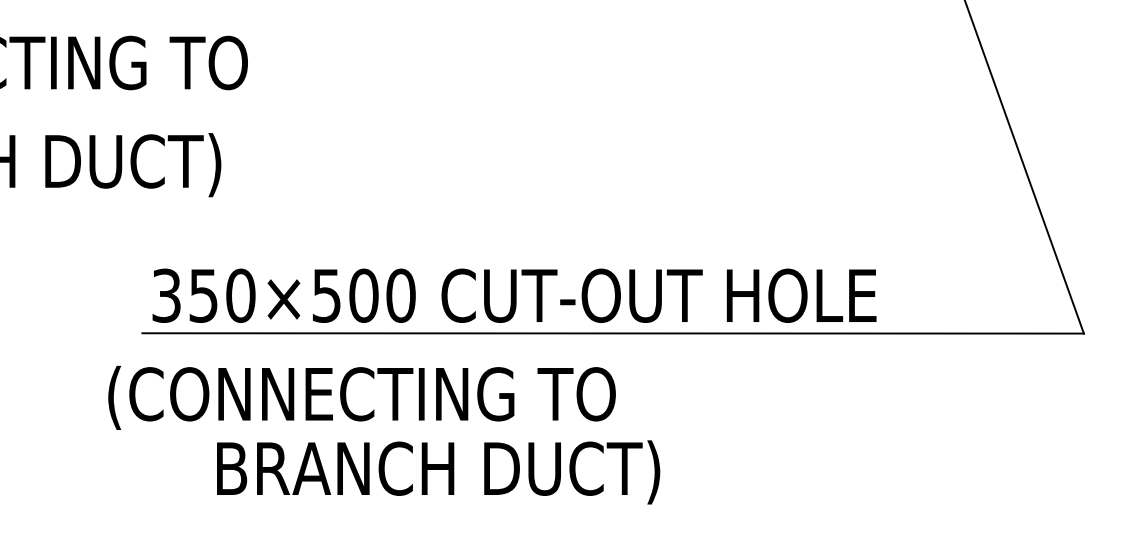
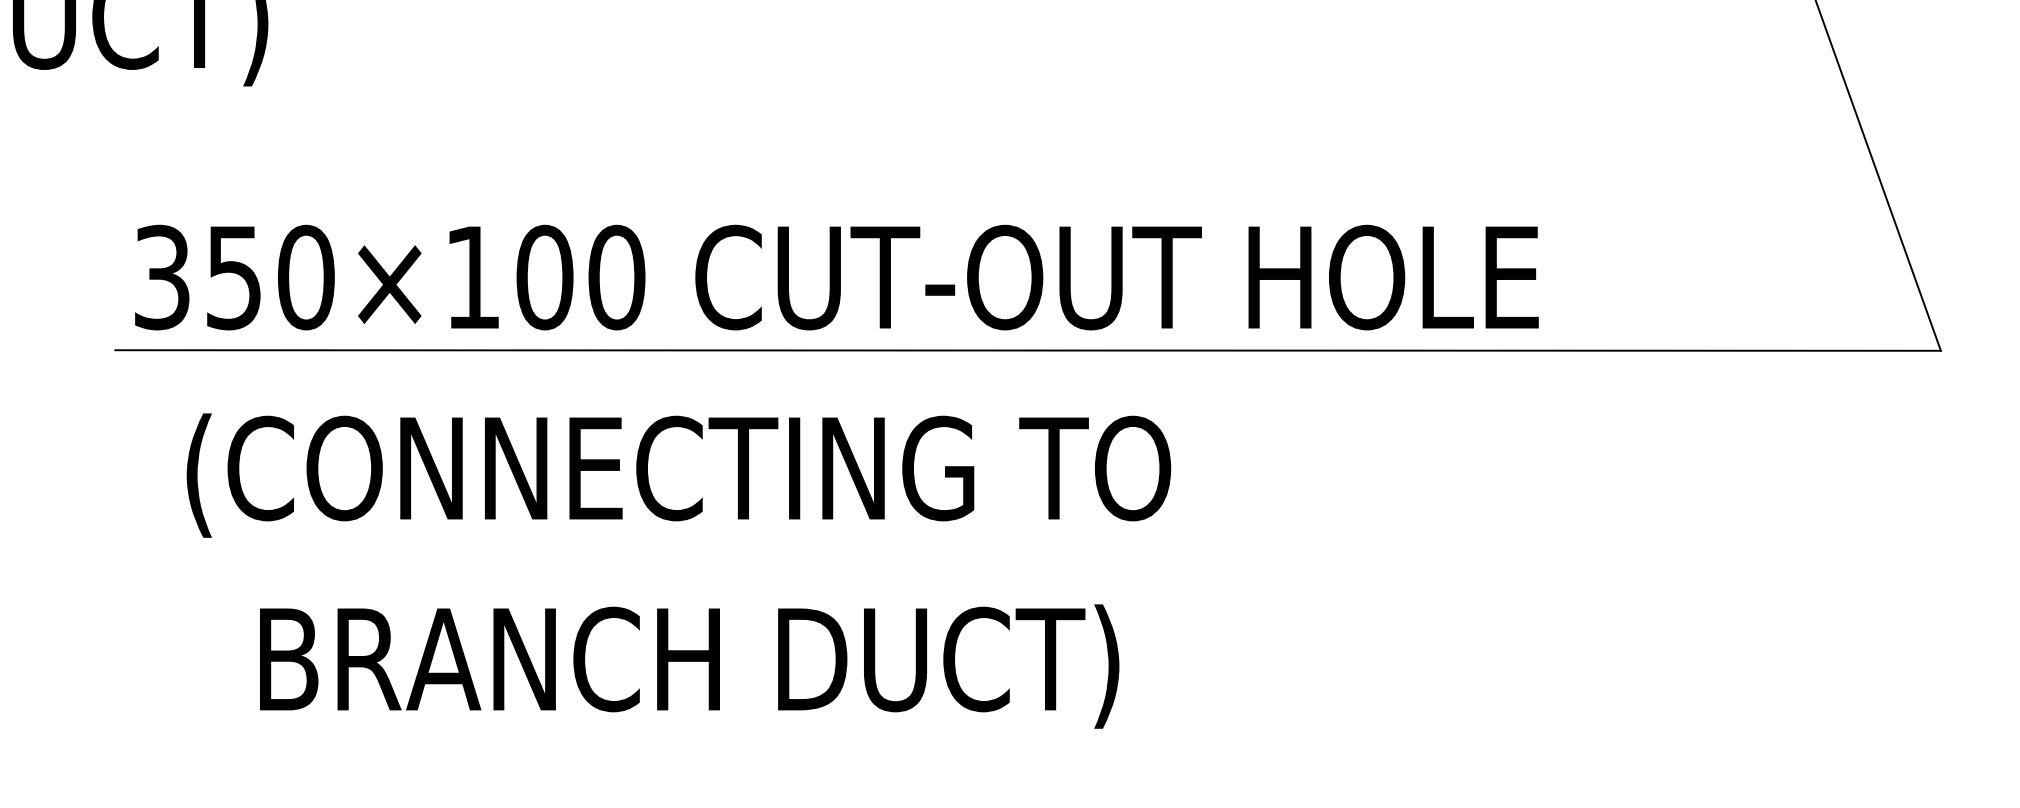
text: (326, 295) -> (472, 276), 350×500 -> 350×100
text: (361, 397) -> (677, 474), moved
text: (438, 472) -> (689, 666), moved

